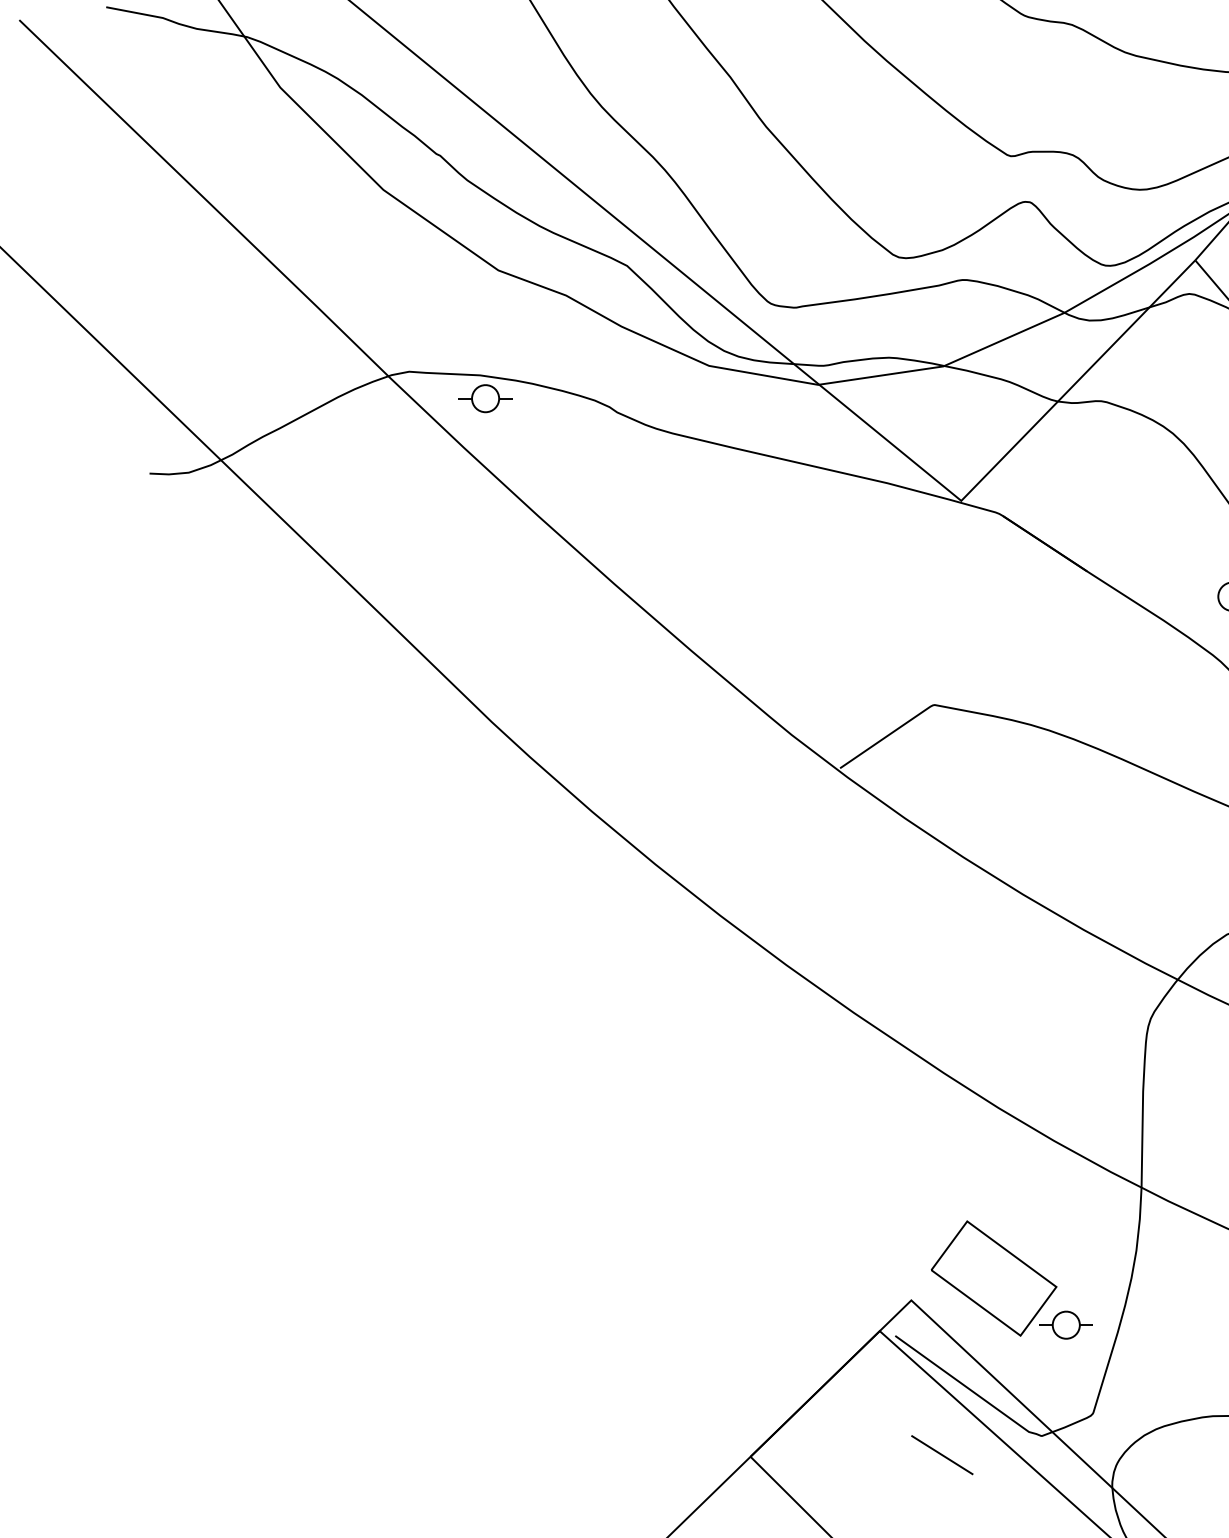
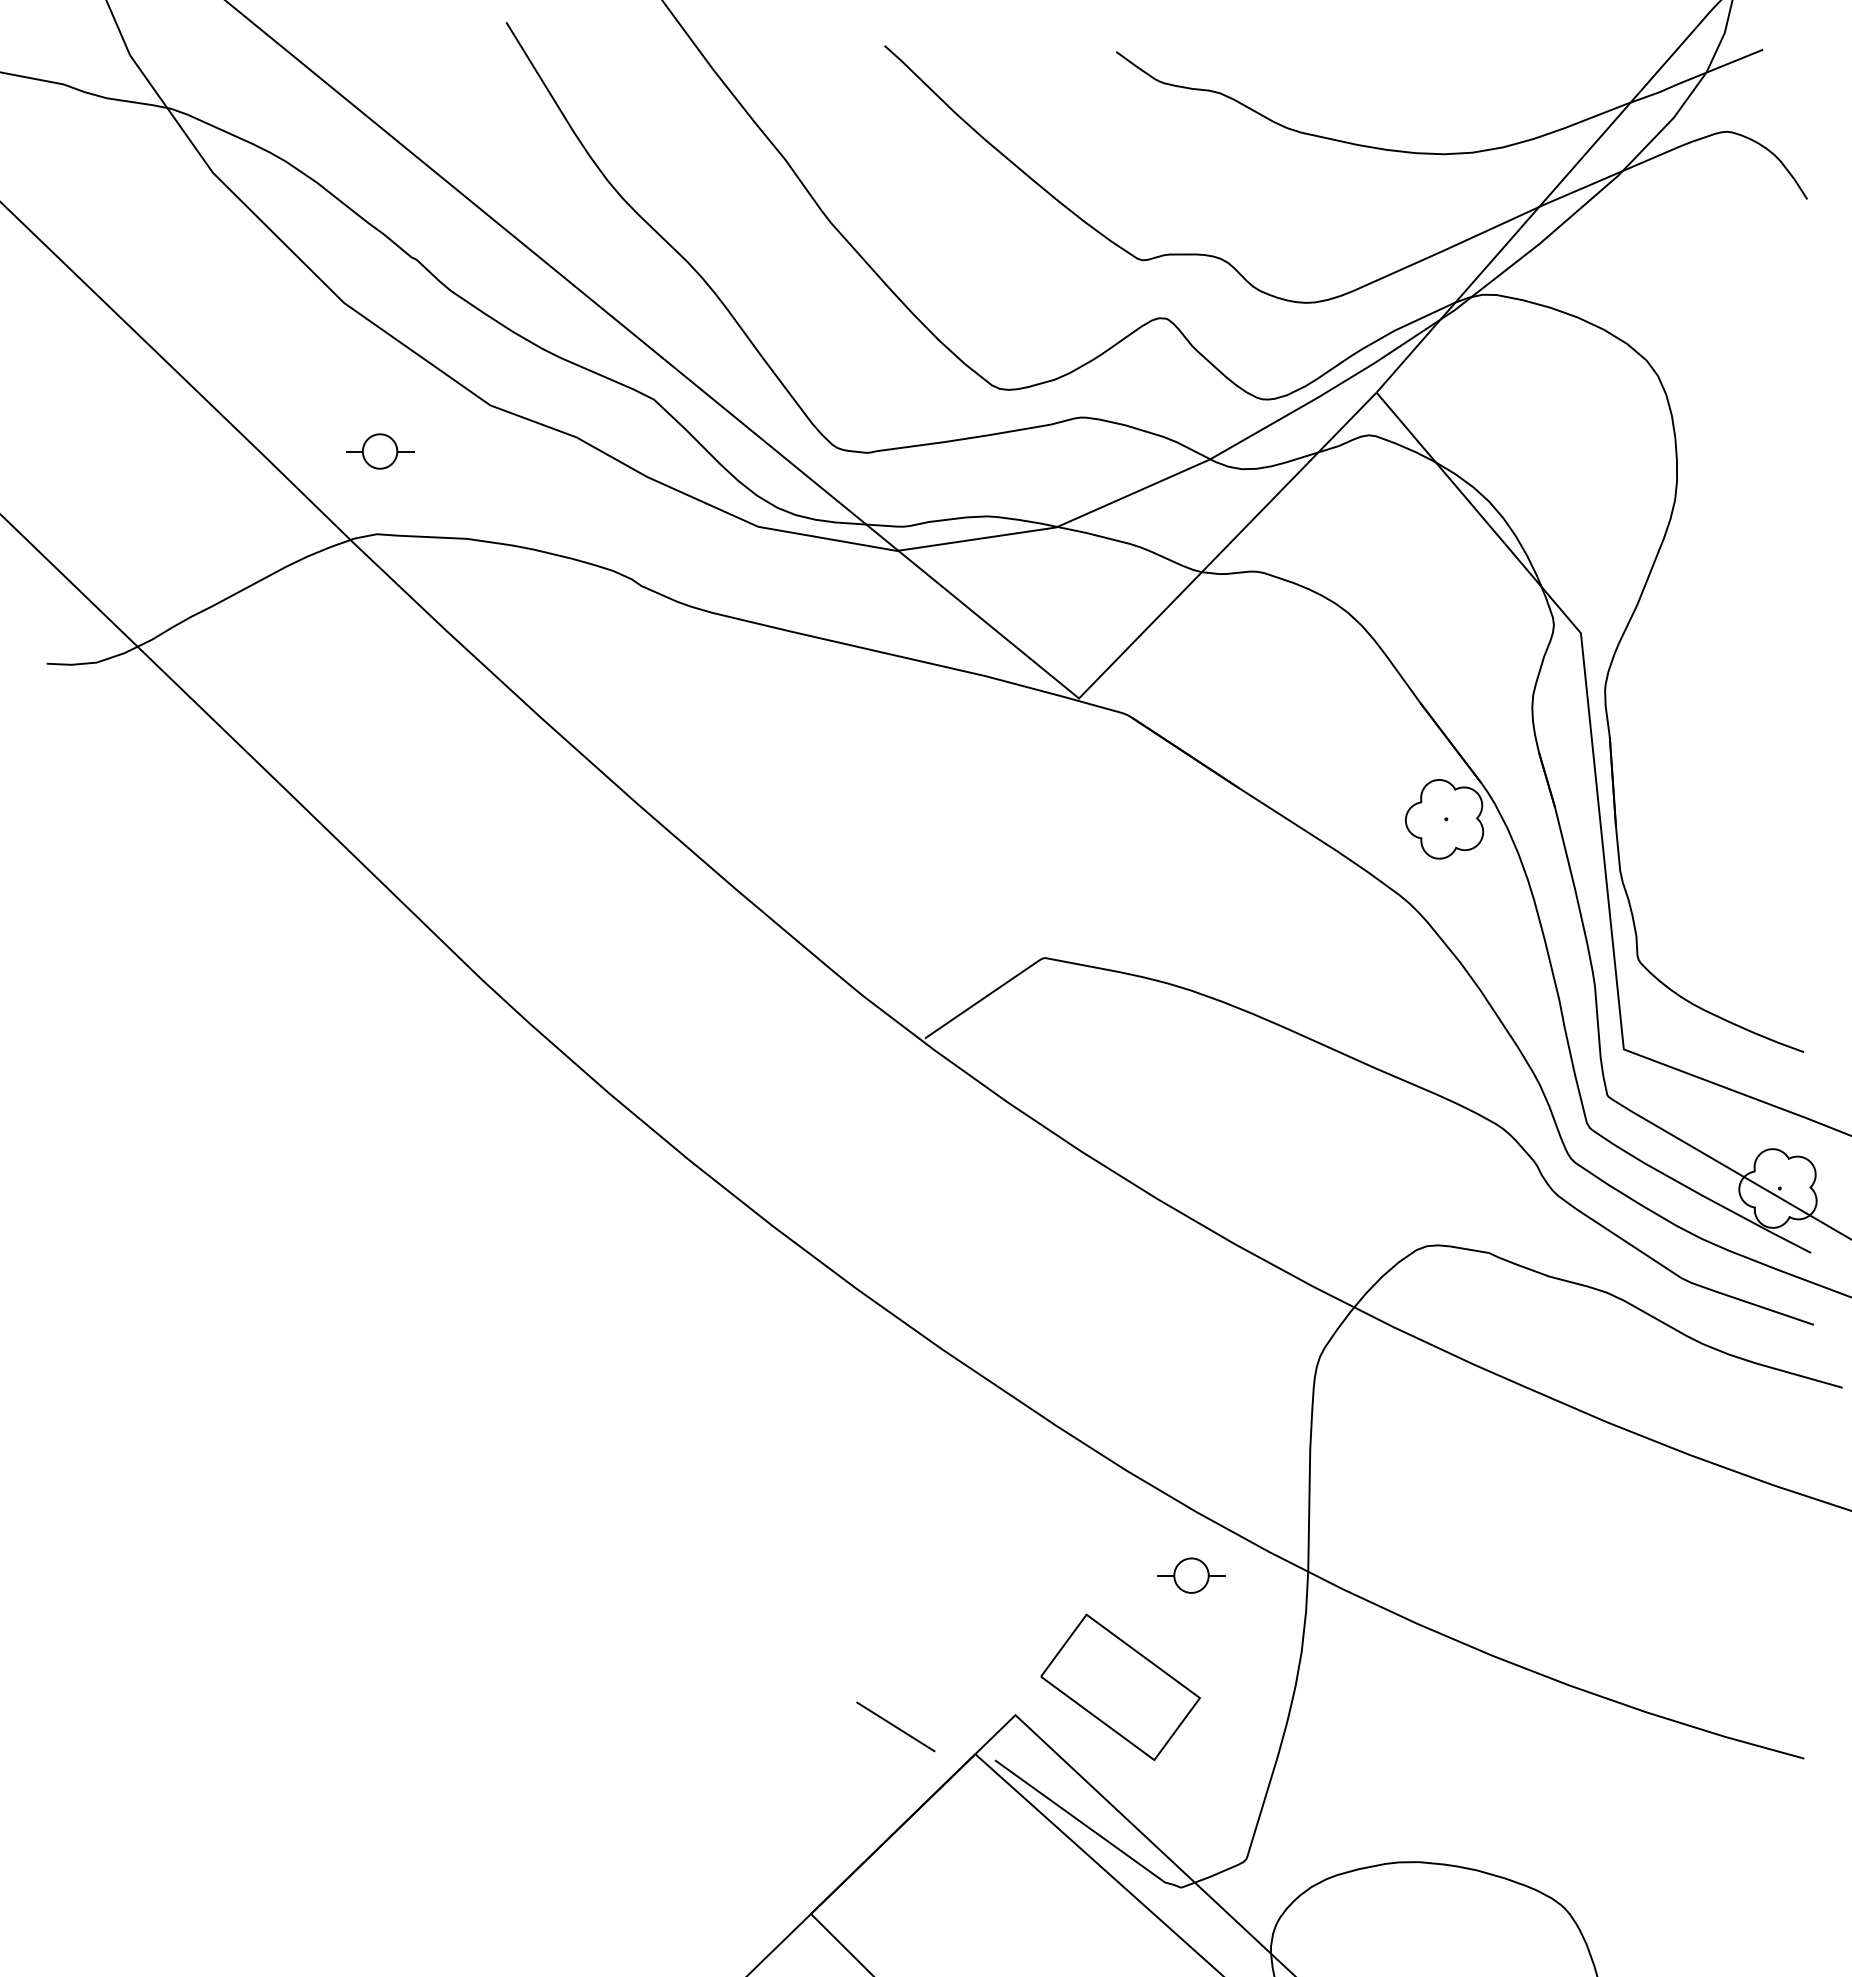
part: (485, 398) -> (380, 451), moved
part: (1066, 1325) -> (1191, 1575), moved
line: (942, 1454) -> (895, 1726), moved

